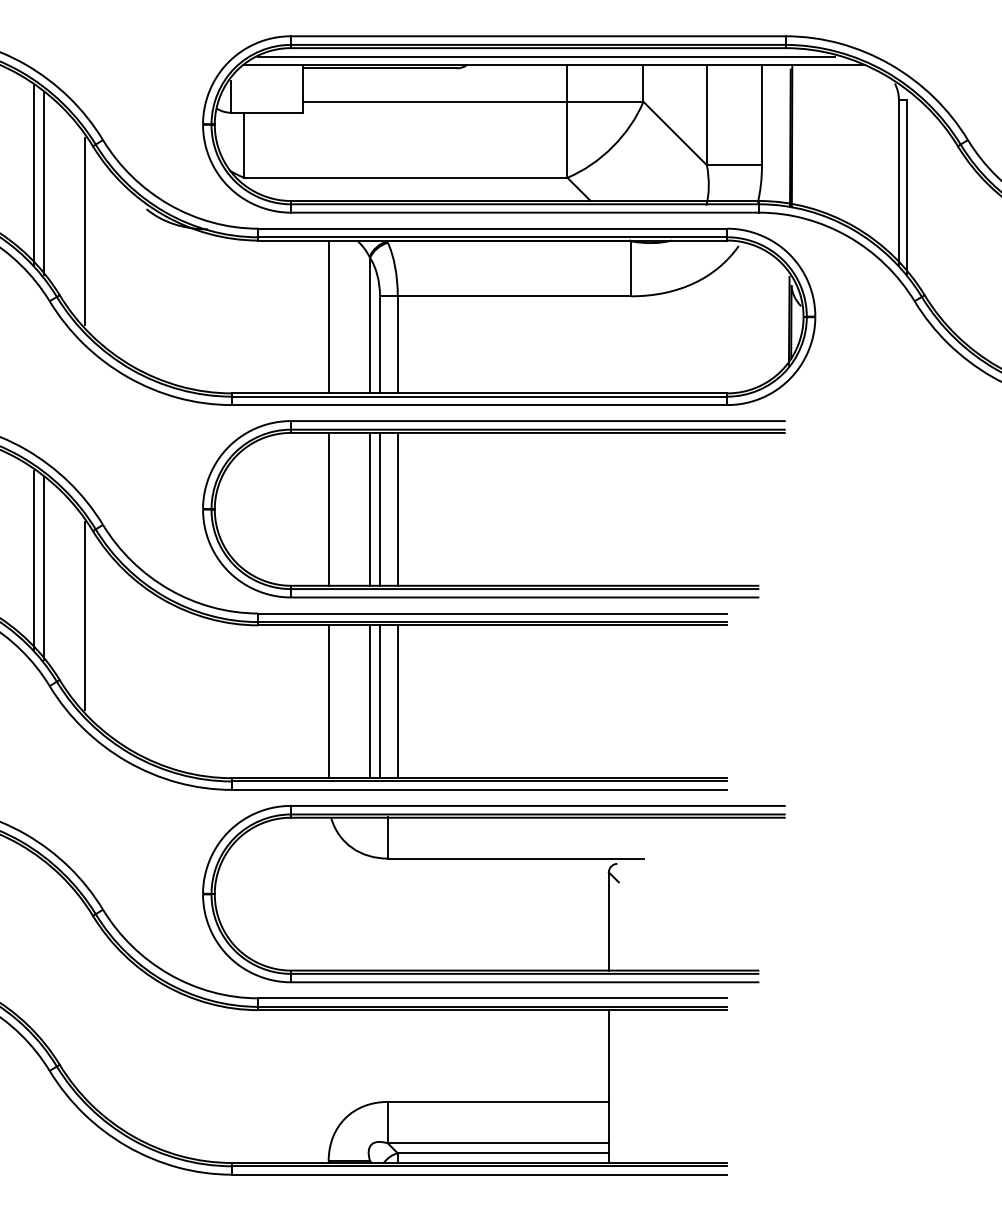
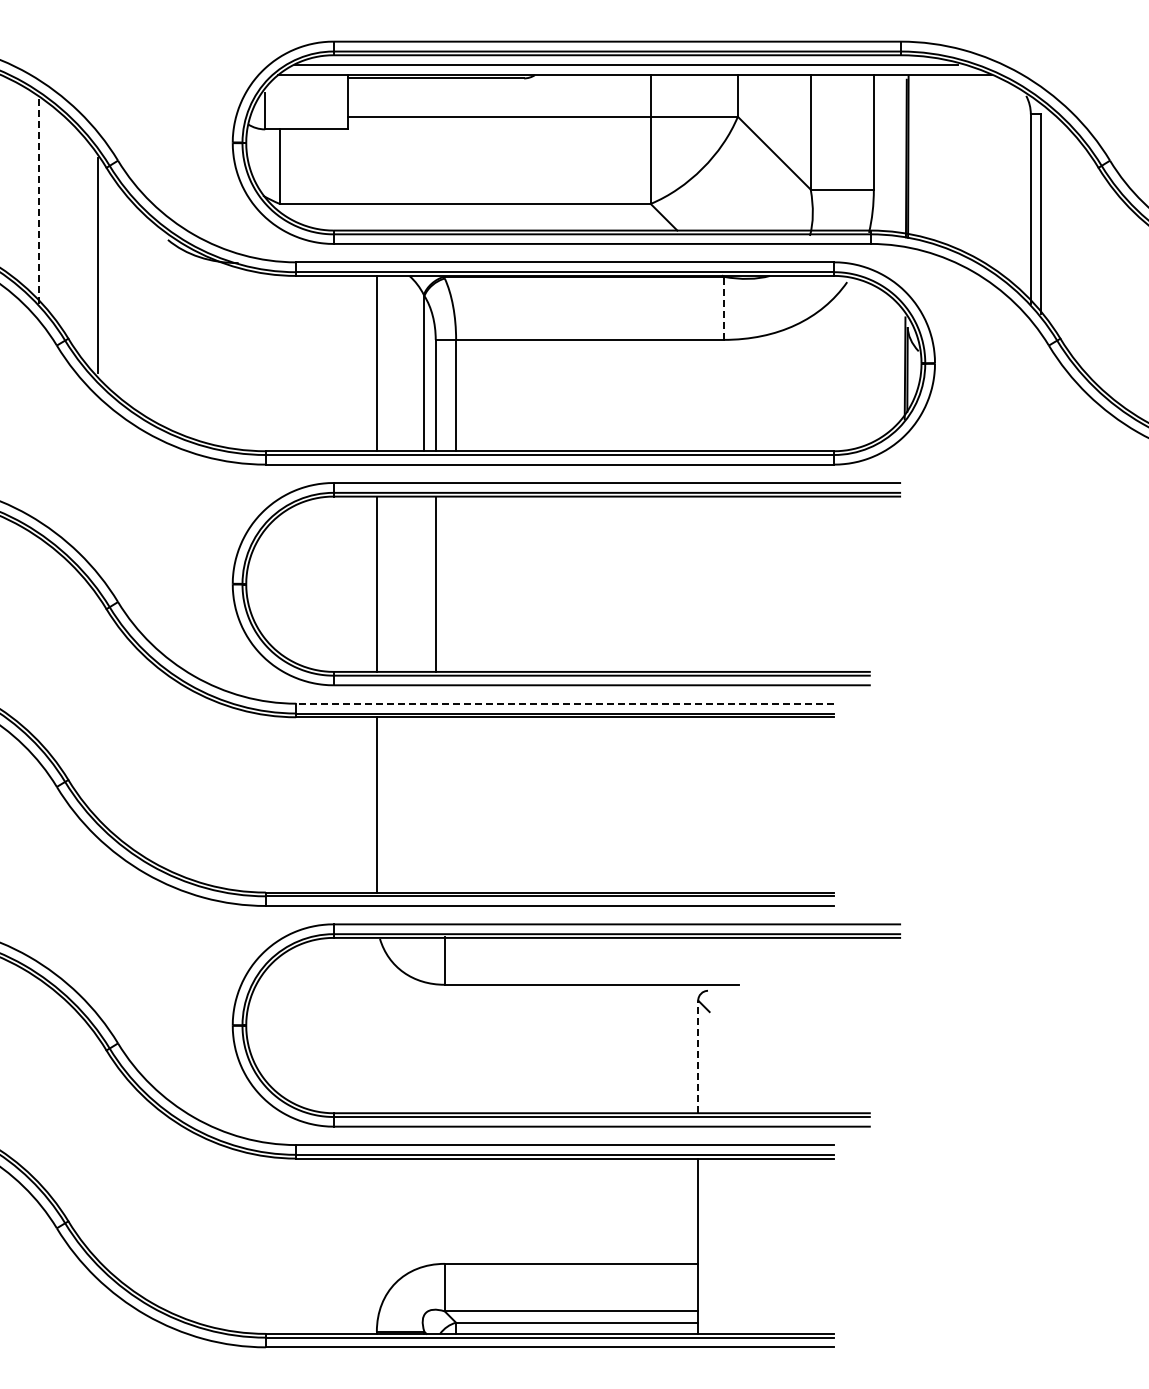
line: (33, 175) -> (38, 201), solid -> dashed
line: (44, 183) -> (50, 210), removed
line: (630, 268) -> (723, 308), solid -> dashed
line: (370, 508) -> (424, 583), removed
line: (398, 508) -> (456, 583), removed
line: (33, 560) -> (38, 642), removed
line: (44, 568) -> (50, 651), removed
line: (492, 613) -> (564, 703), solid -> dashed
line: (85, 615) -> (97, 706), removed
line: (370, 701) -> (424, 804), removed
line: (379, 701) -> (435, 804), removed
line: (398, 701) -> (456, 804), removed
line: (609, 921) -> (698, 1056), solid -> dashed

